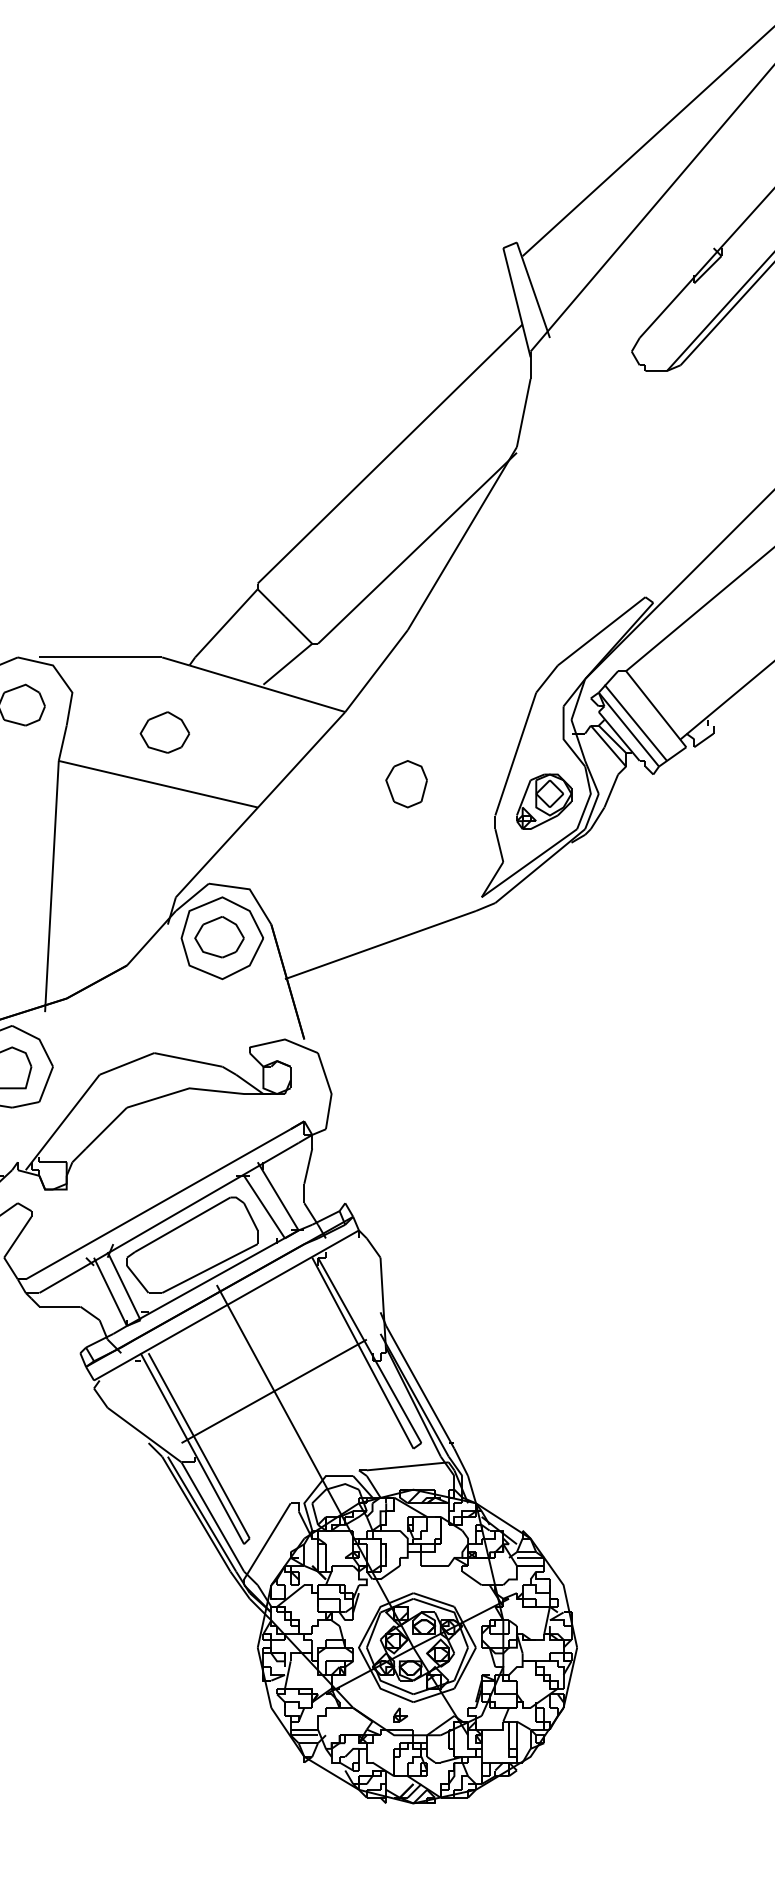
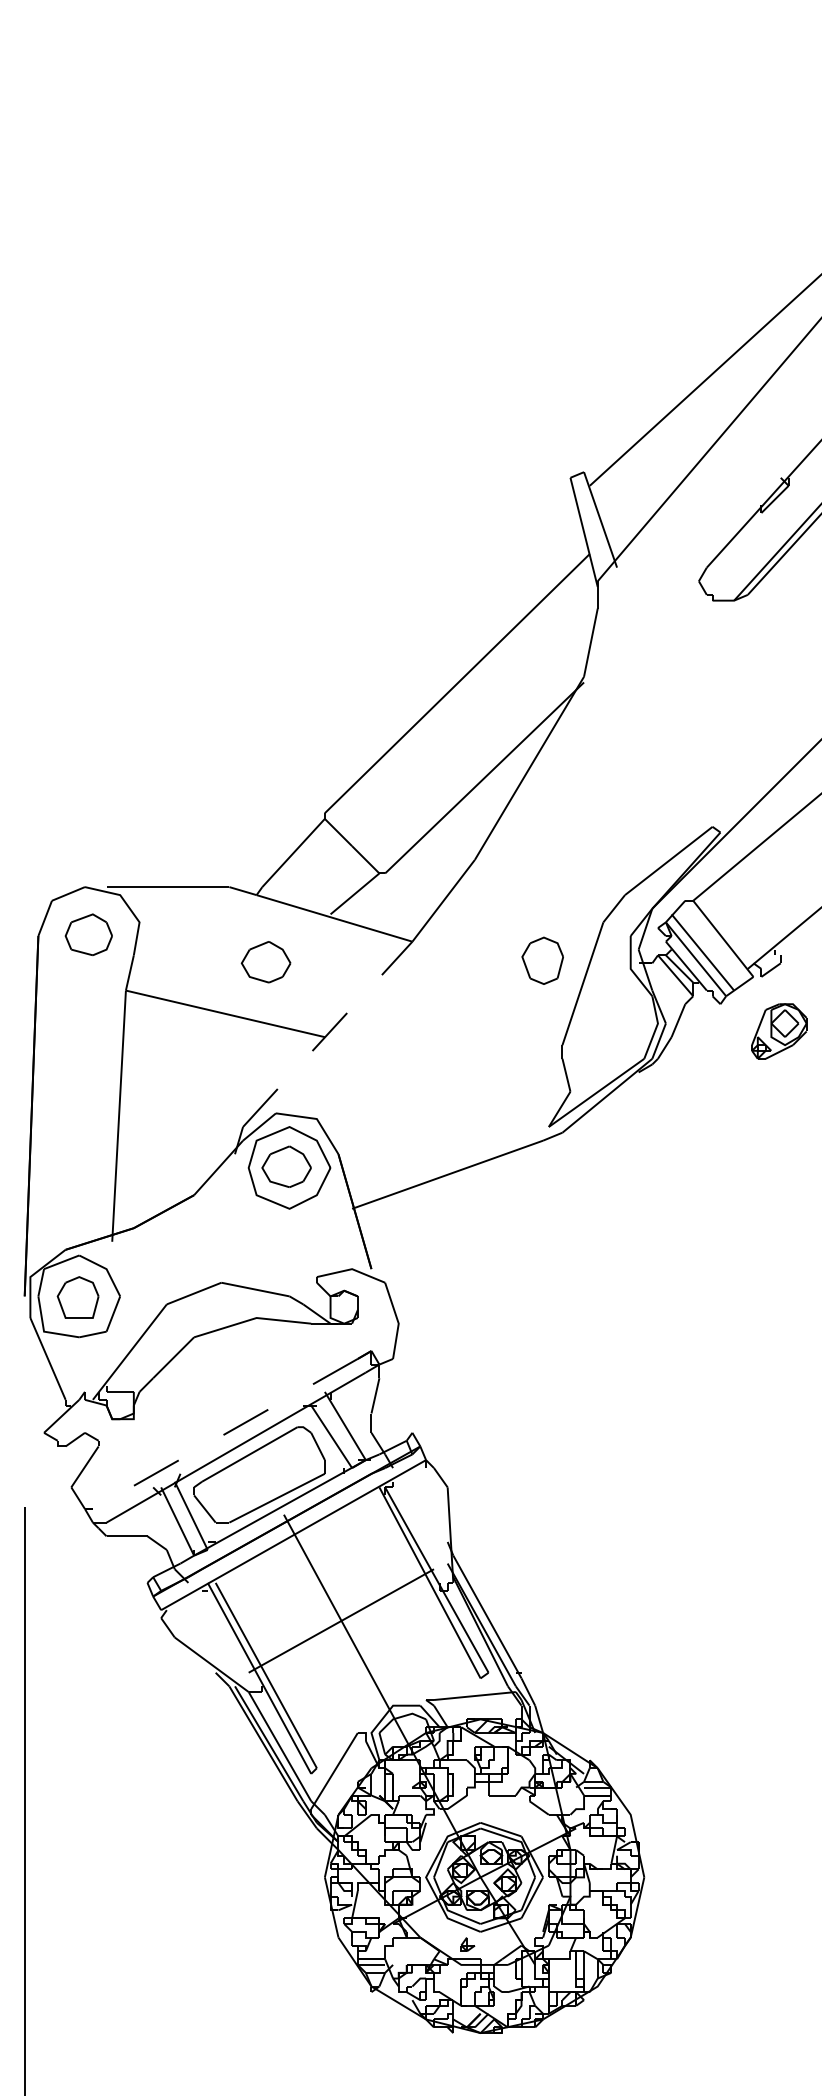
part: (164, 732) -> (265, 962), moved
part: (406, 783) -> (542, 960), moved
part: (544, 801) -> (779, 1031), moved
line: (260, 804) -> (327, 1034), solid -> dashed
line: (157, 1204) -> (224, 1434), solid -> dashed

